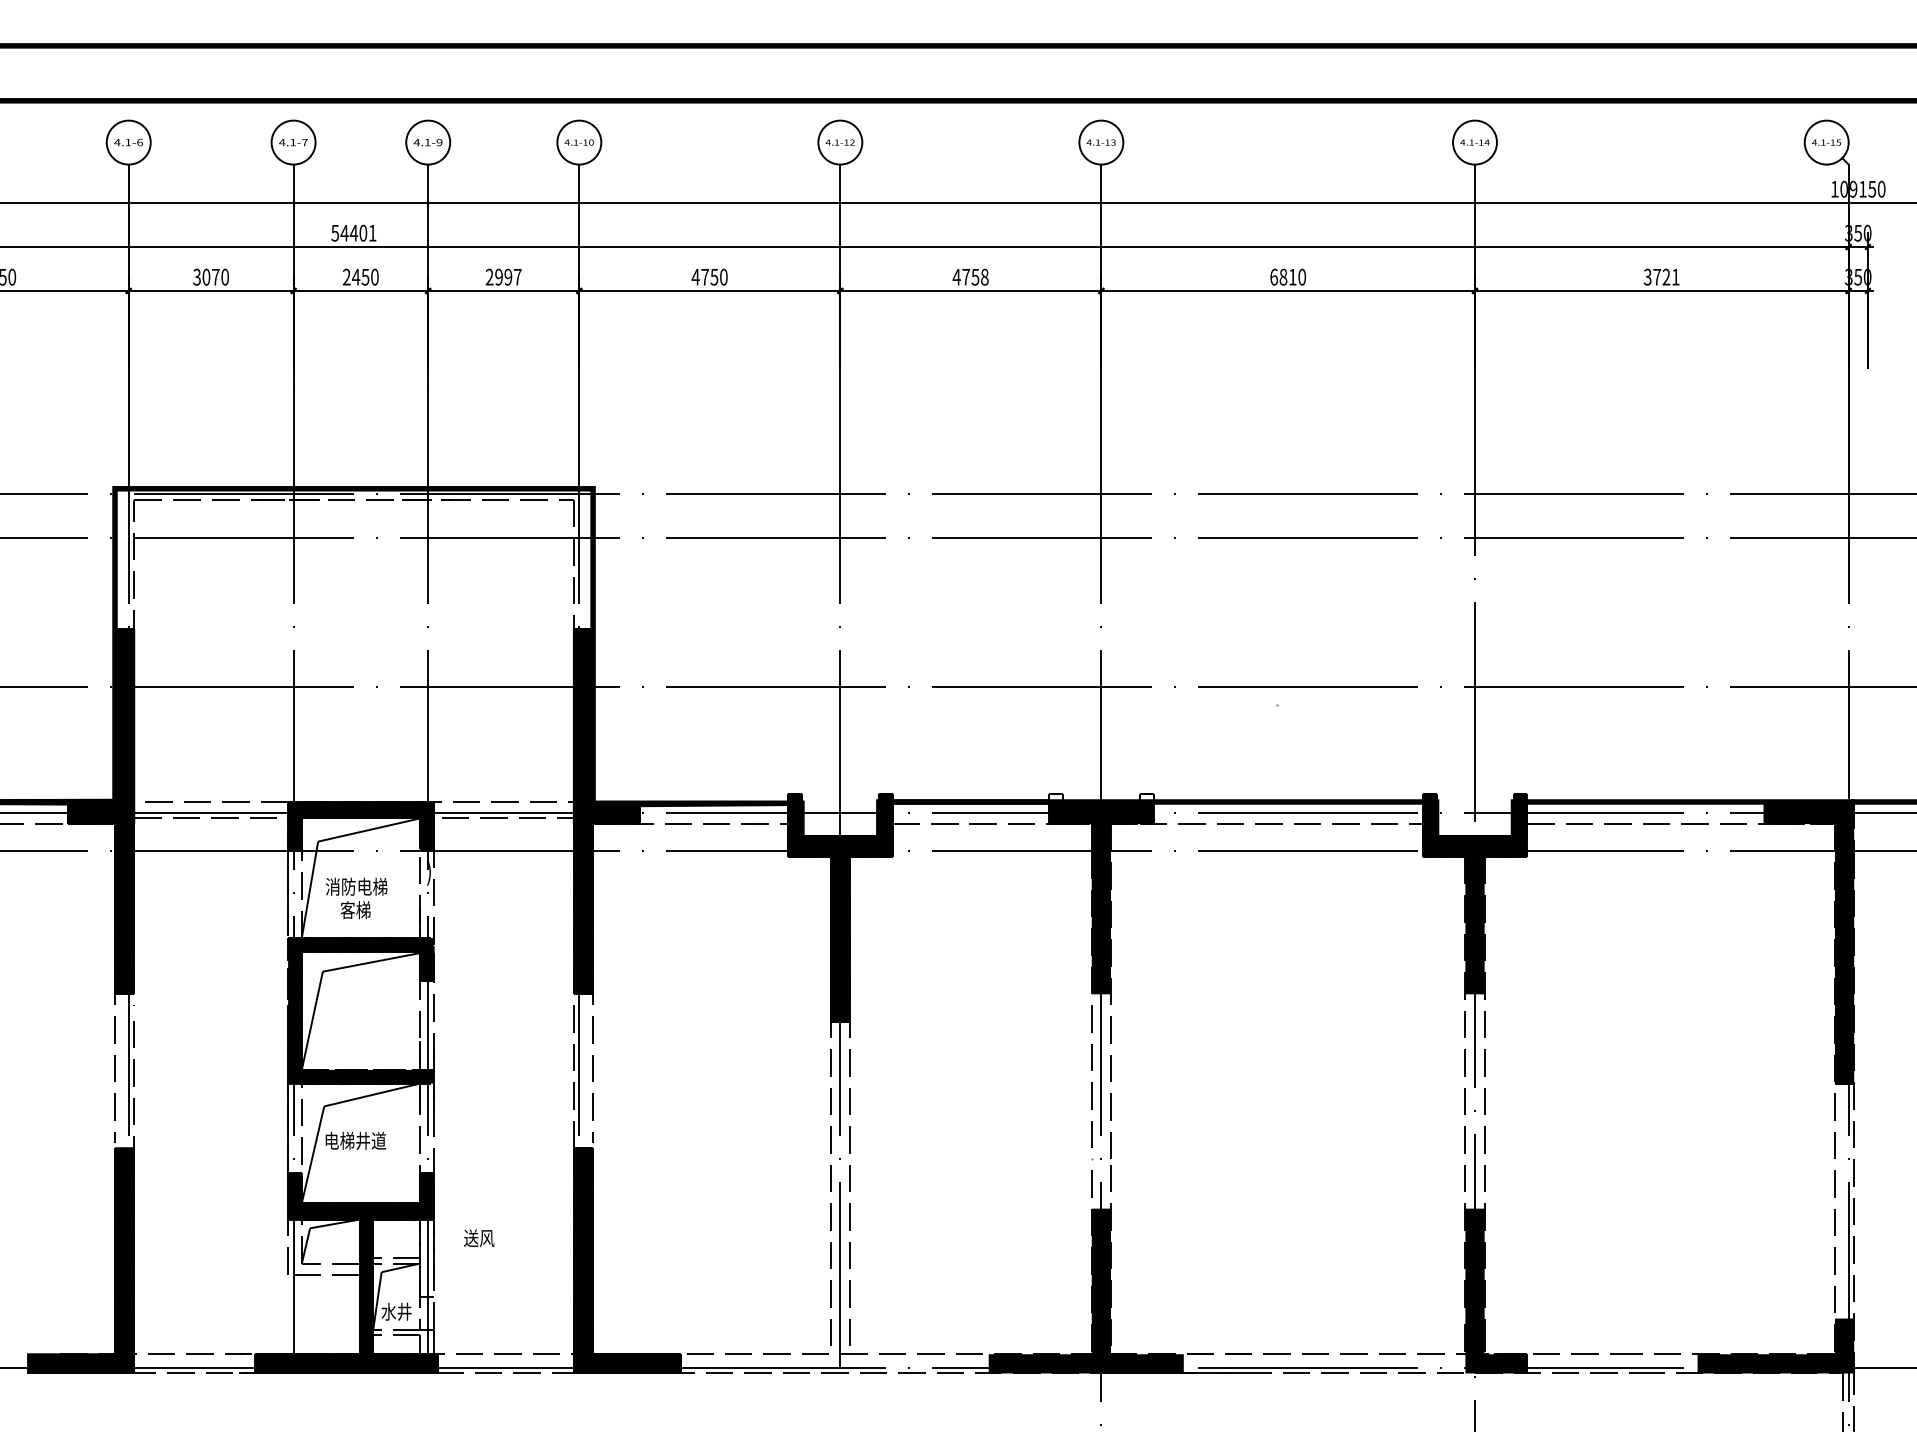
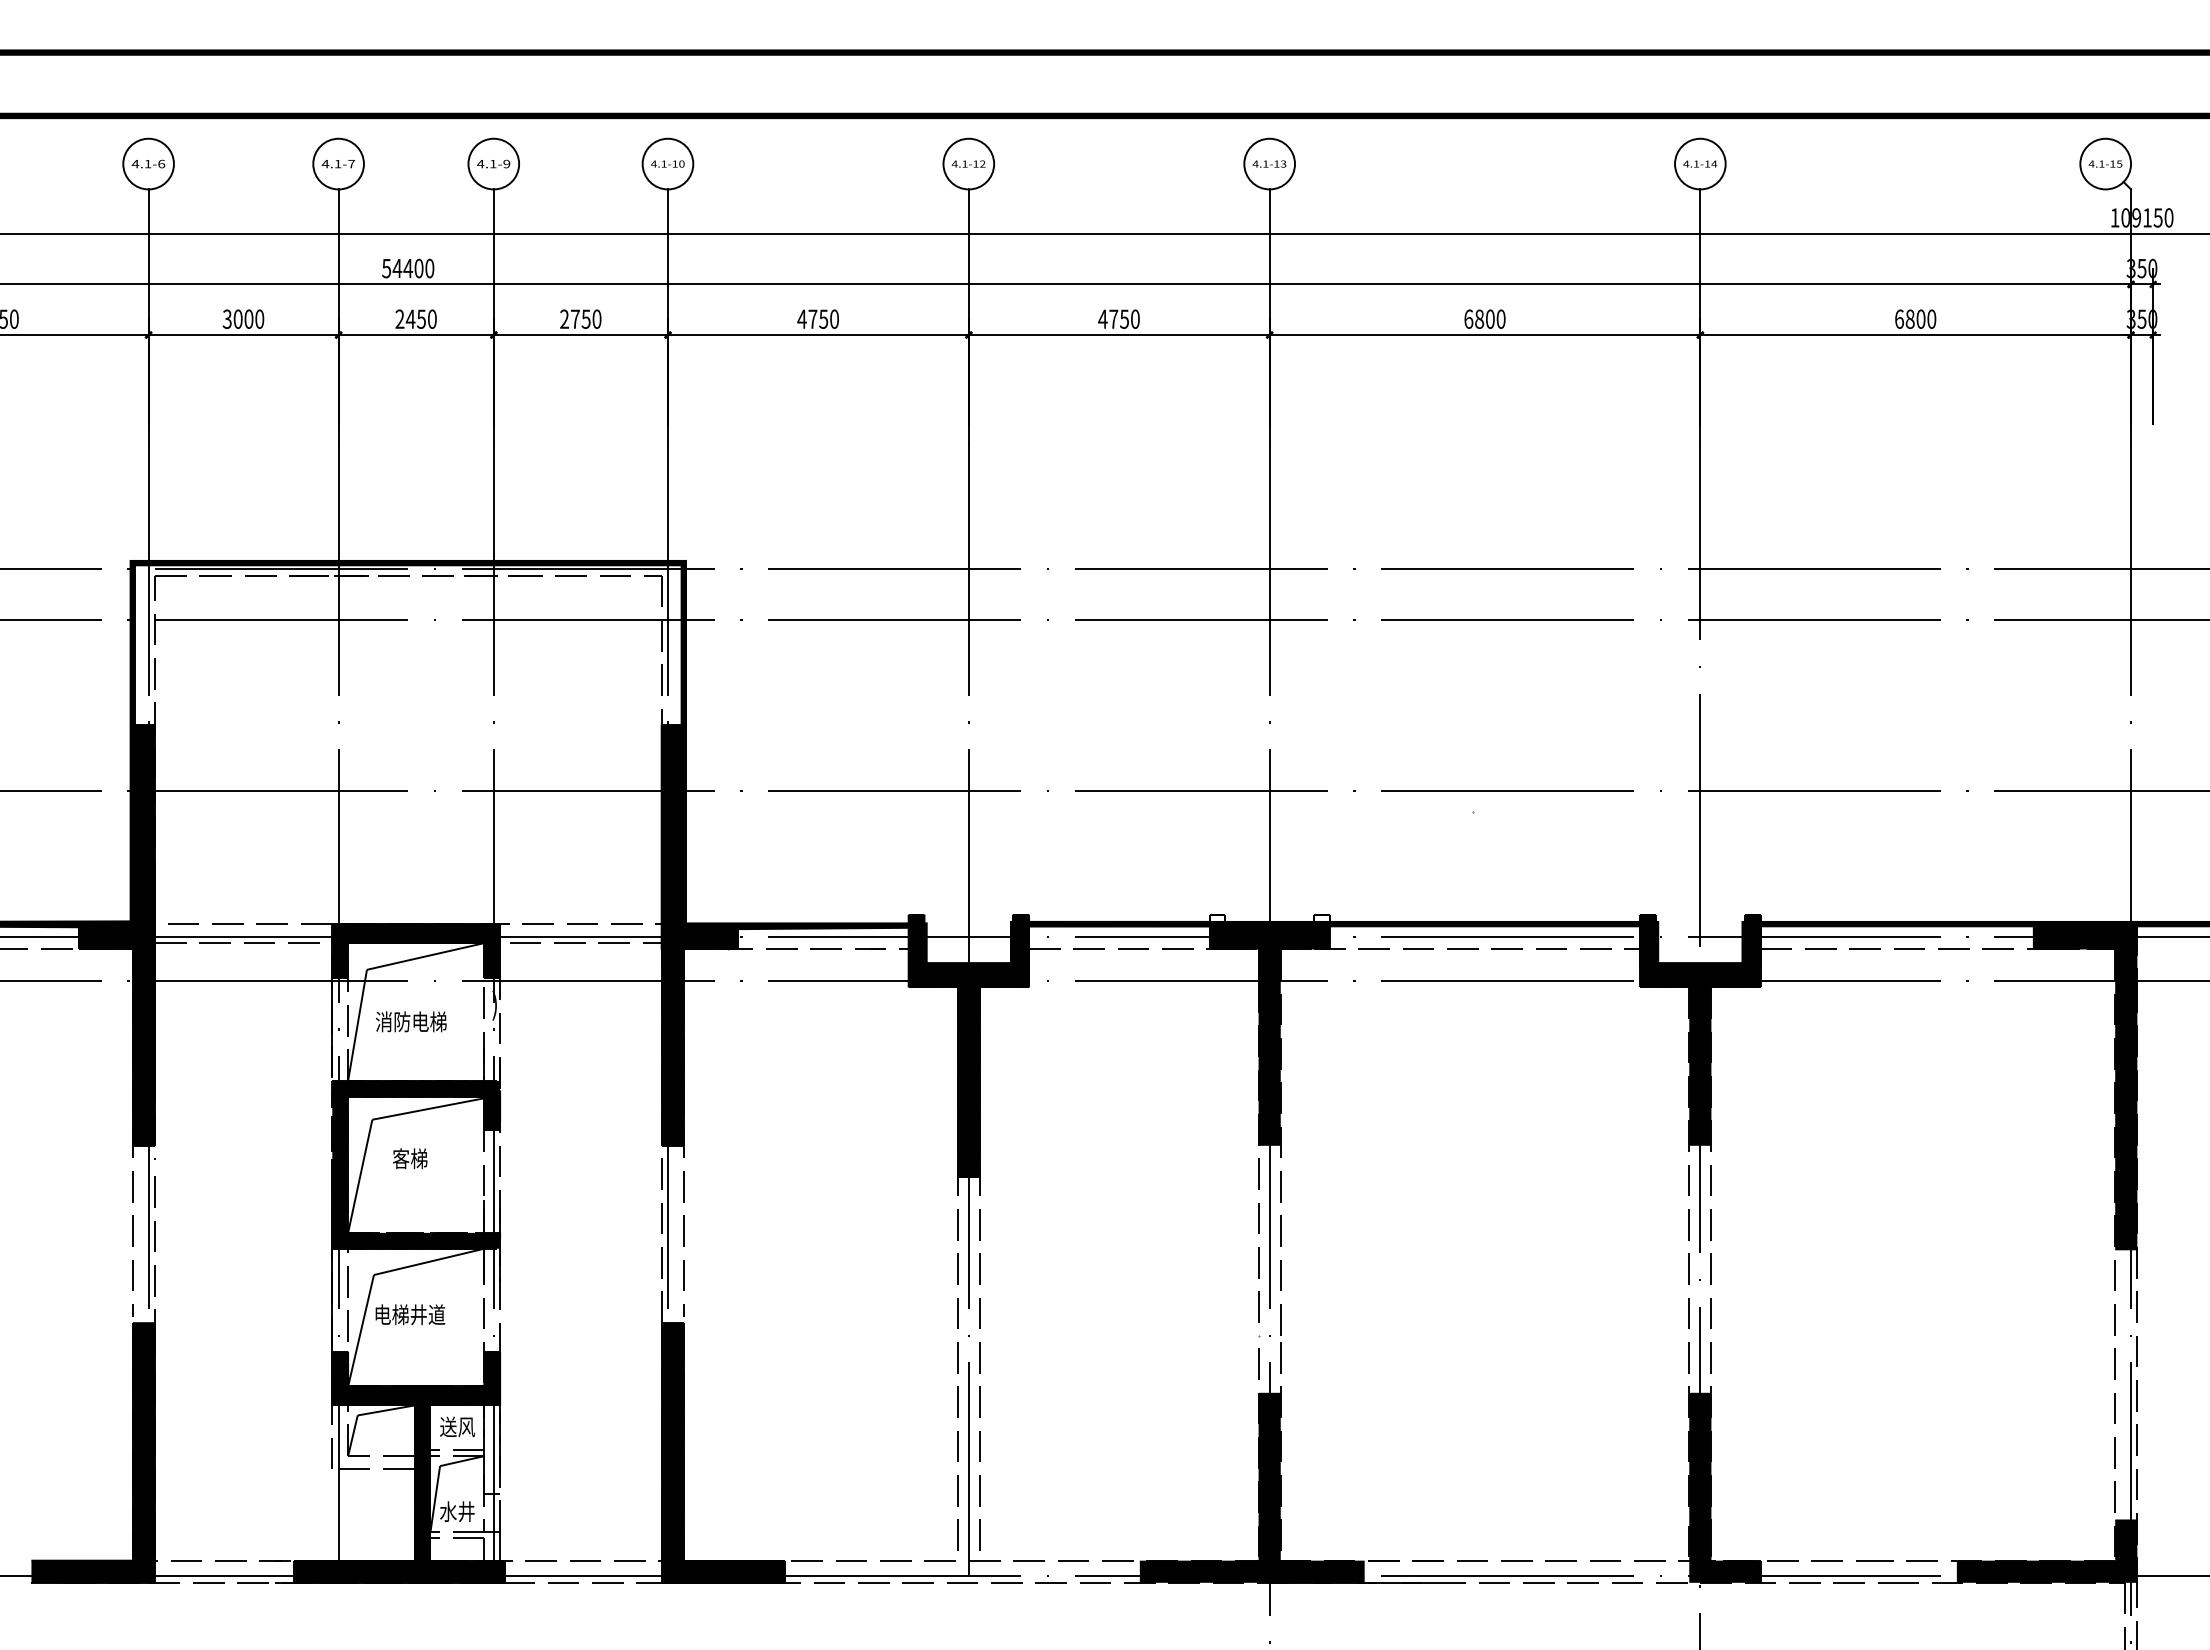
text: (372, 233) -> (429, 268), 54401 -> 54400
text: (215, 276) -> (248, 318), 3070 -> 3000
text: (508, 276) -> (586, 318), 2997 -> 2750
text: (1292, 276) -> (1490, 318), 6810 -> 6800
text: (1661, 276) -> (1915, 318), 3721 -> 6800
text: (984, 277) -> (1135, 319), 4758 -> 4750
text: (355, 909) -> (410, 1158), moved
text: (479, 1237) -> (457, 1426), moved

